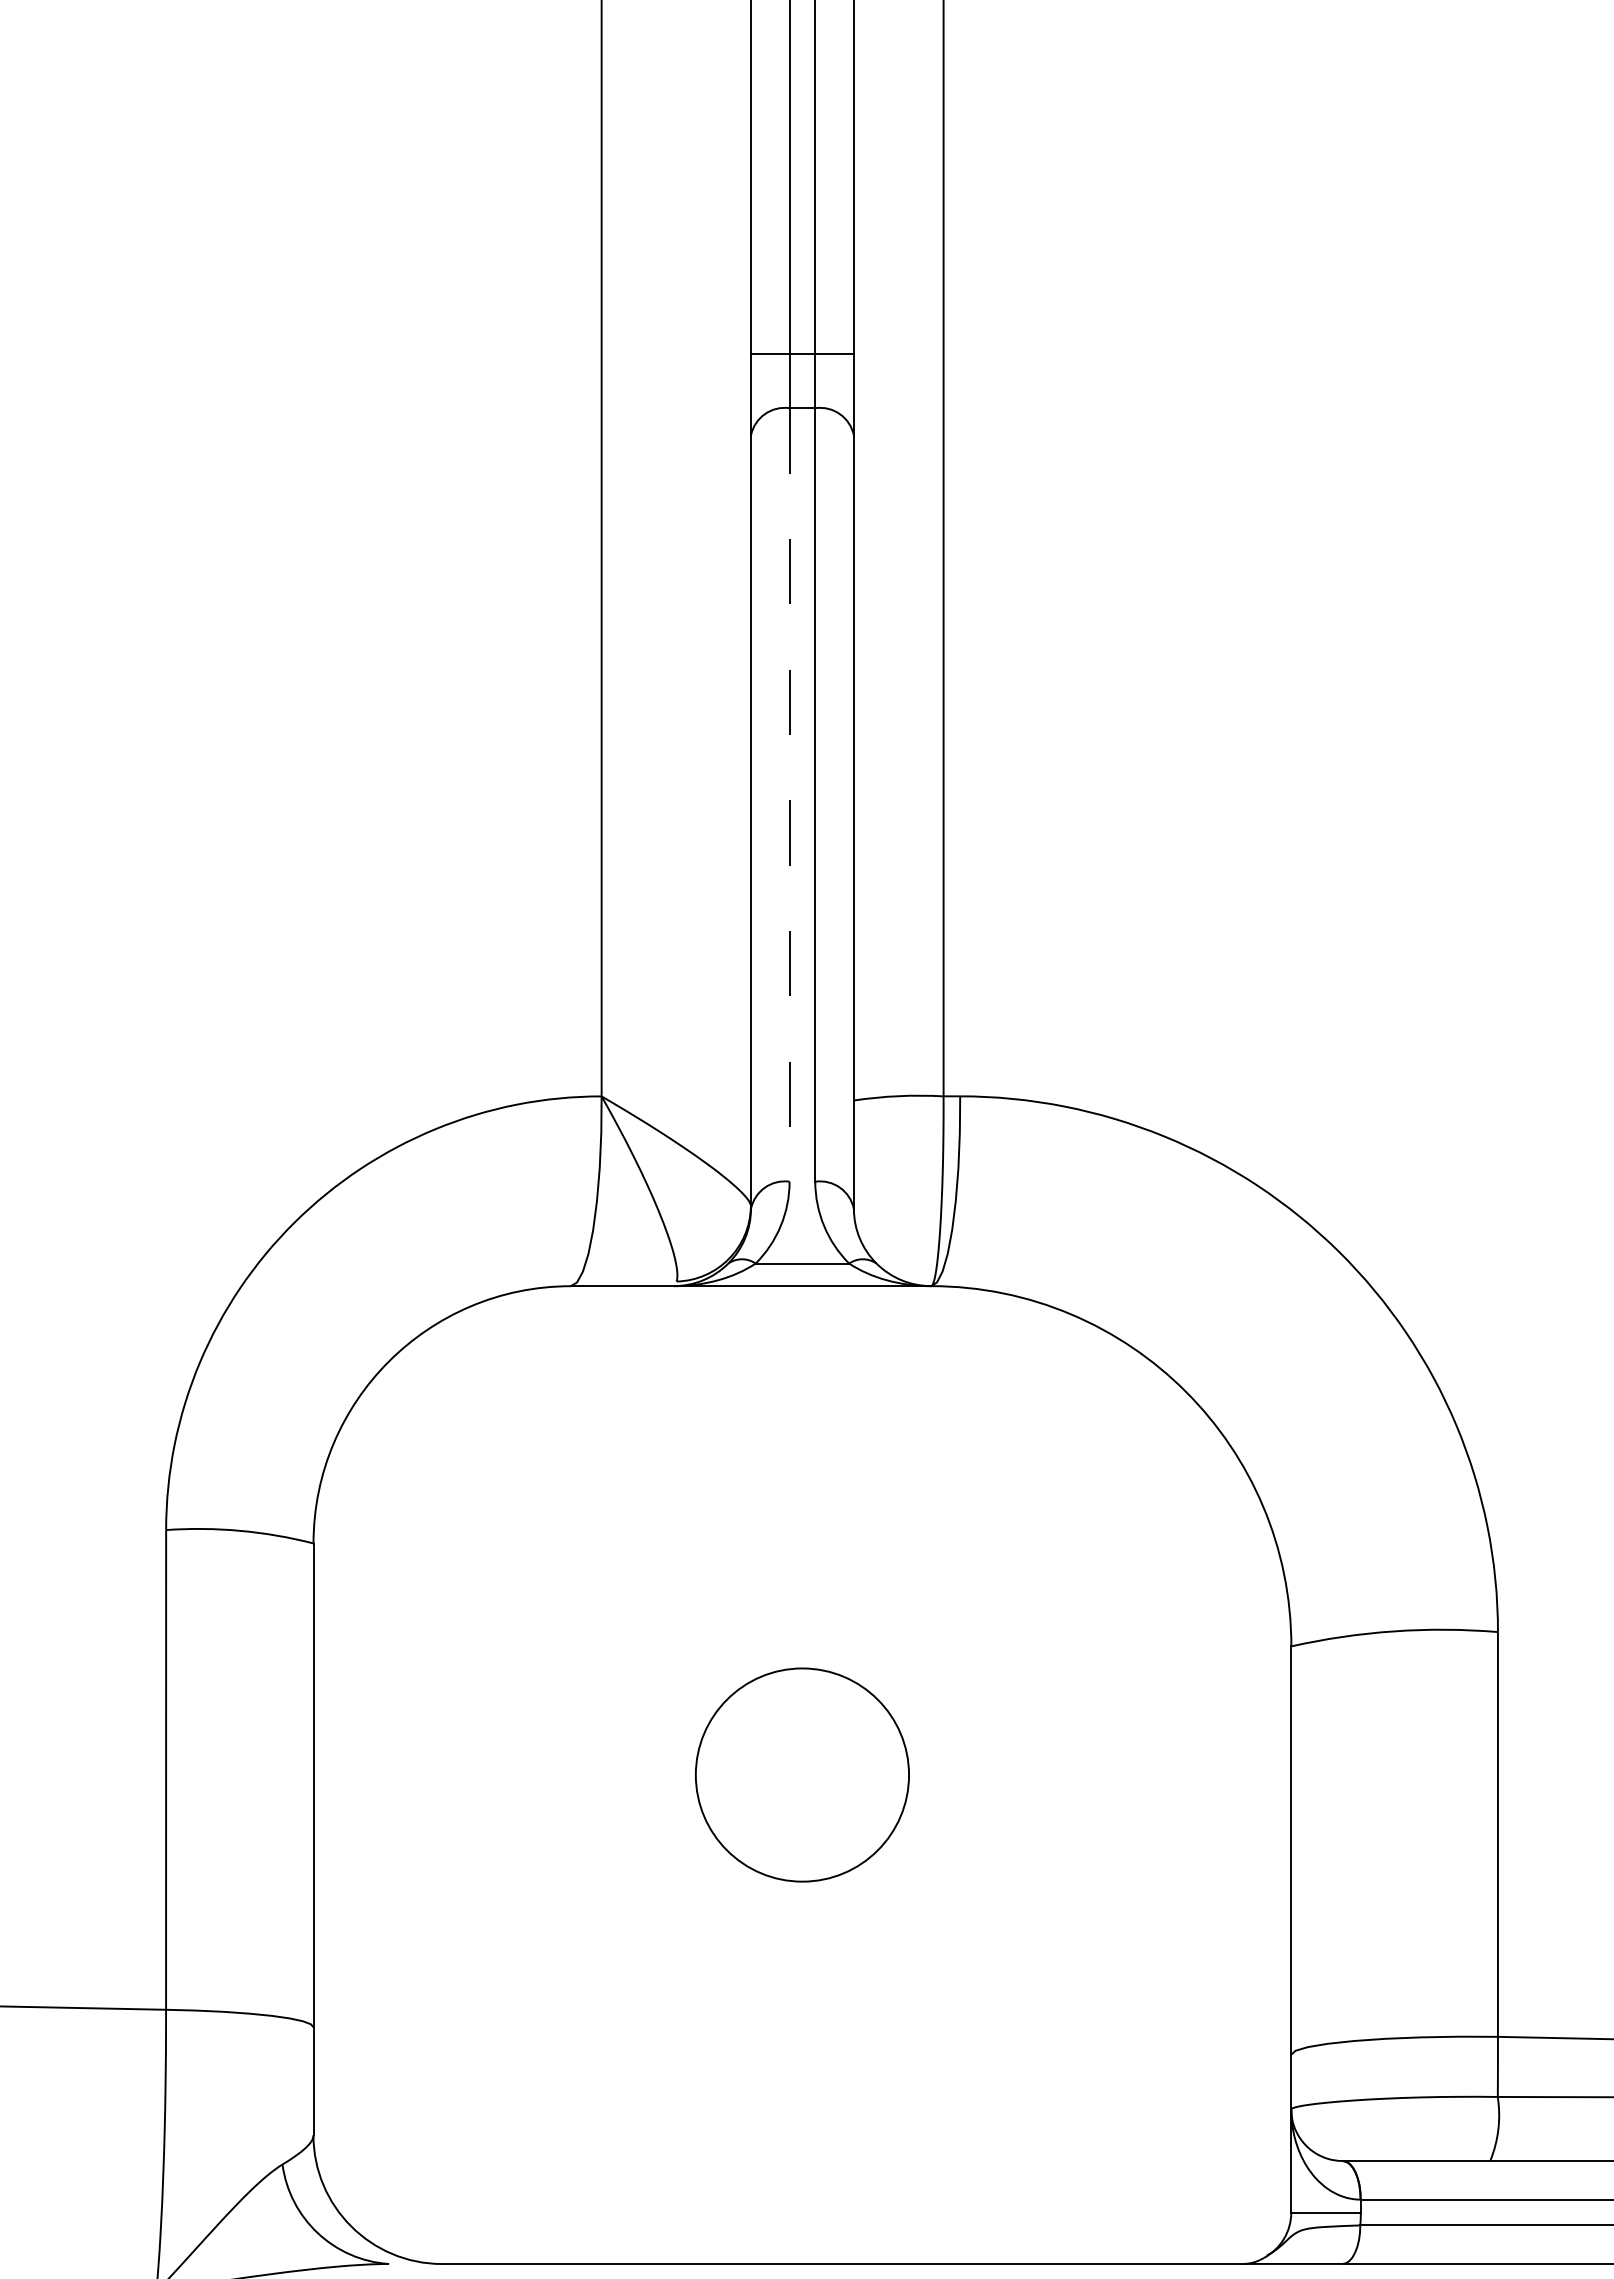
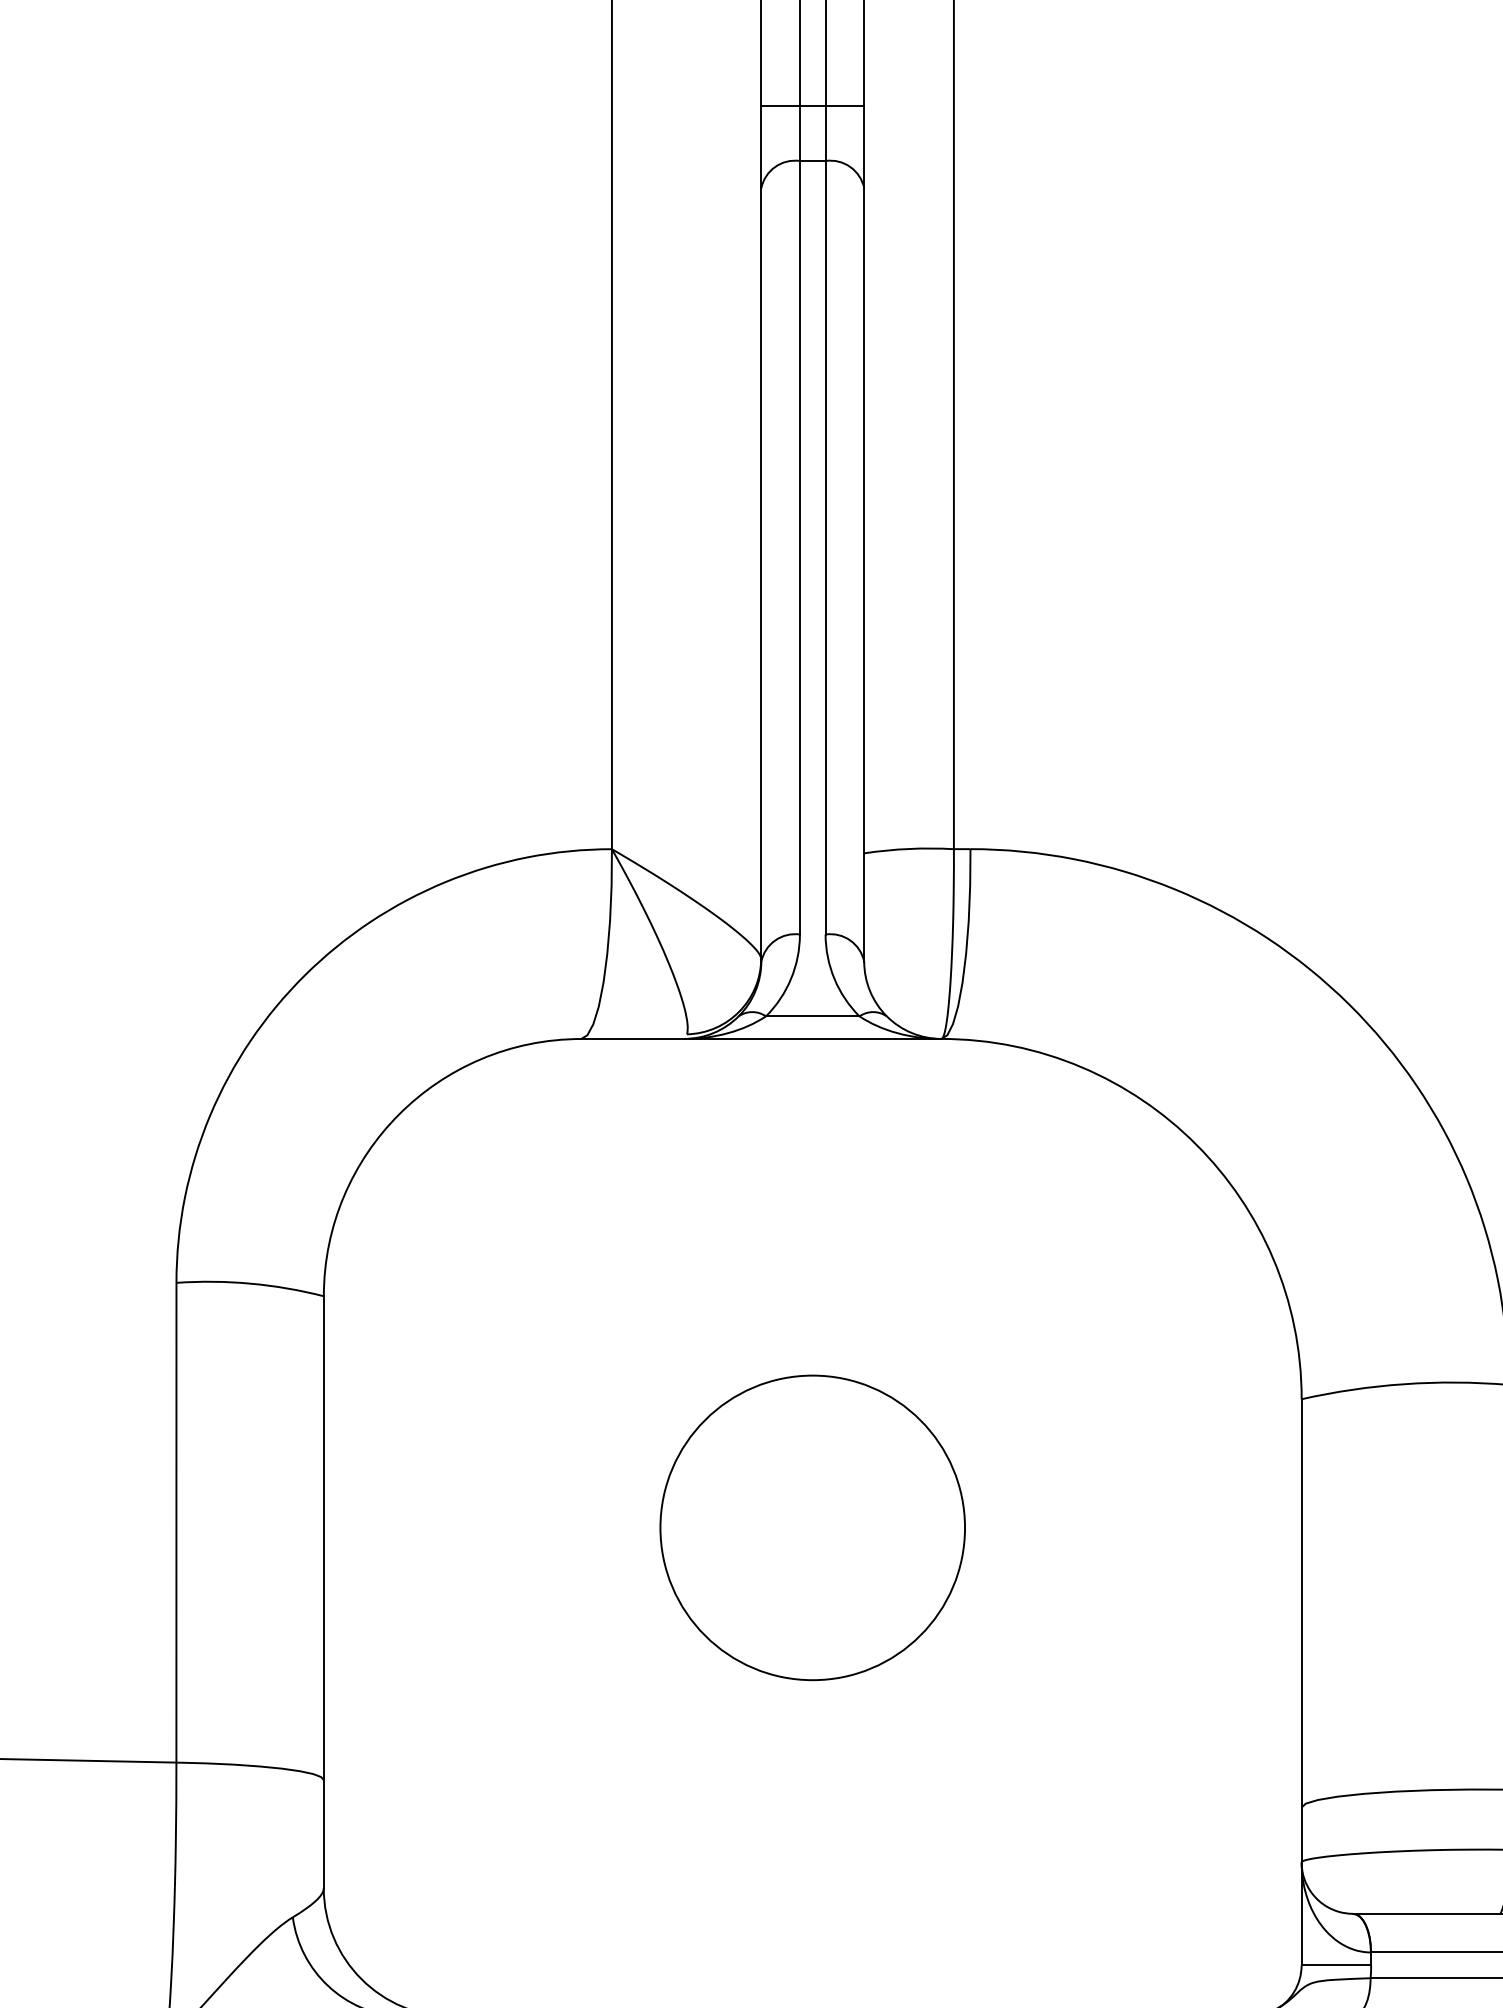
line: (789, 794) -> (799, 547), dashed -> solid
circle: (802, 1774) -> (812, 1527), size x1.43

